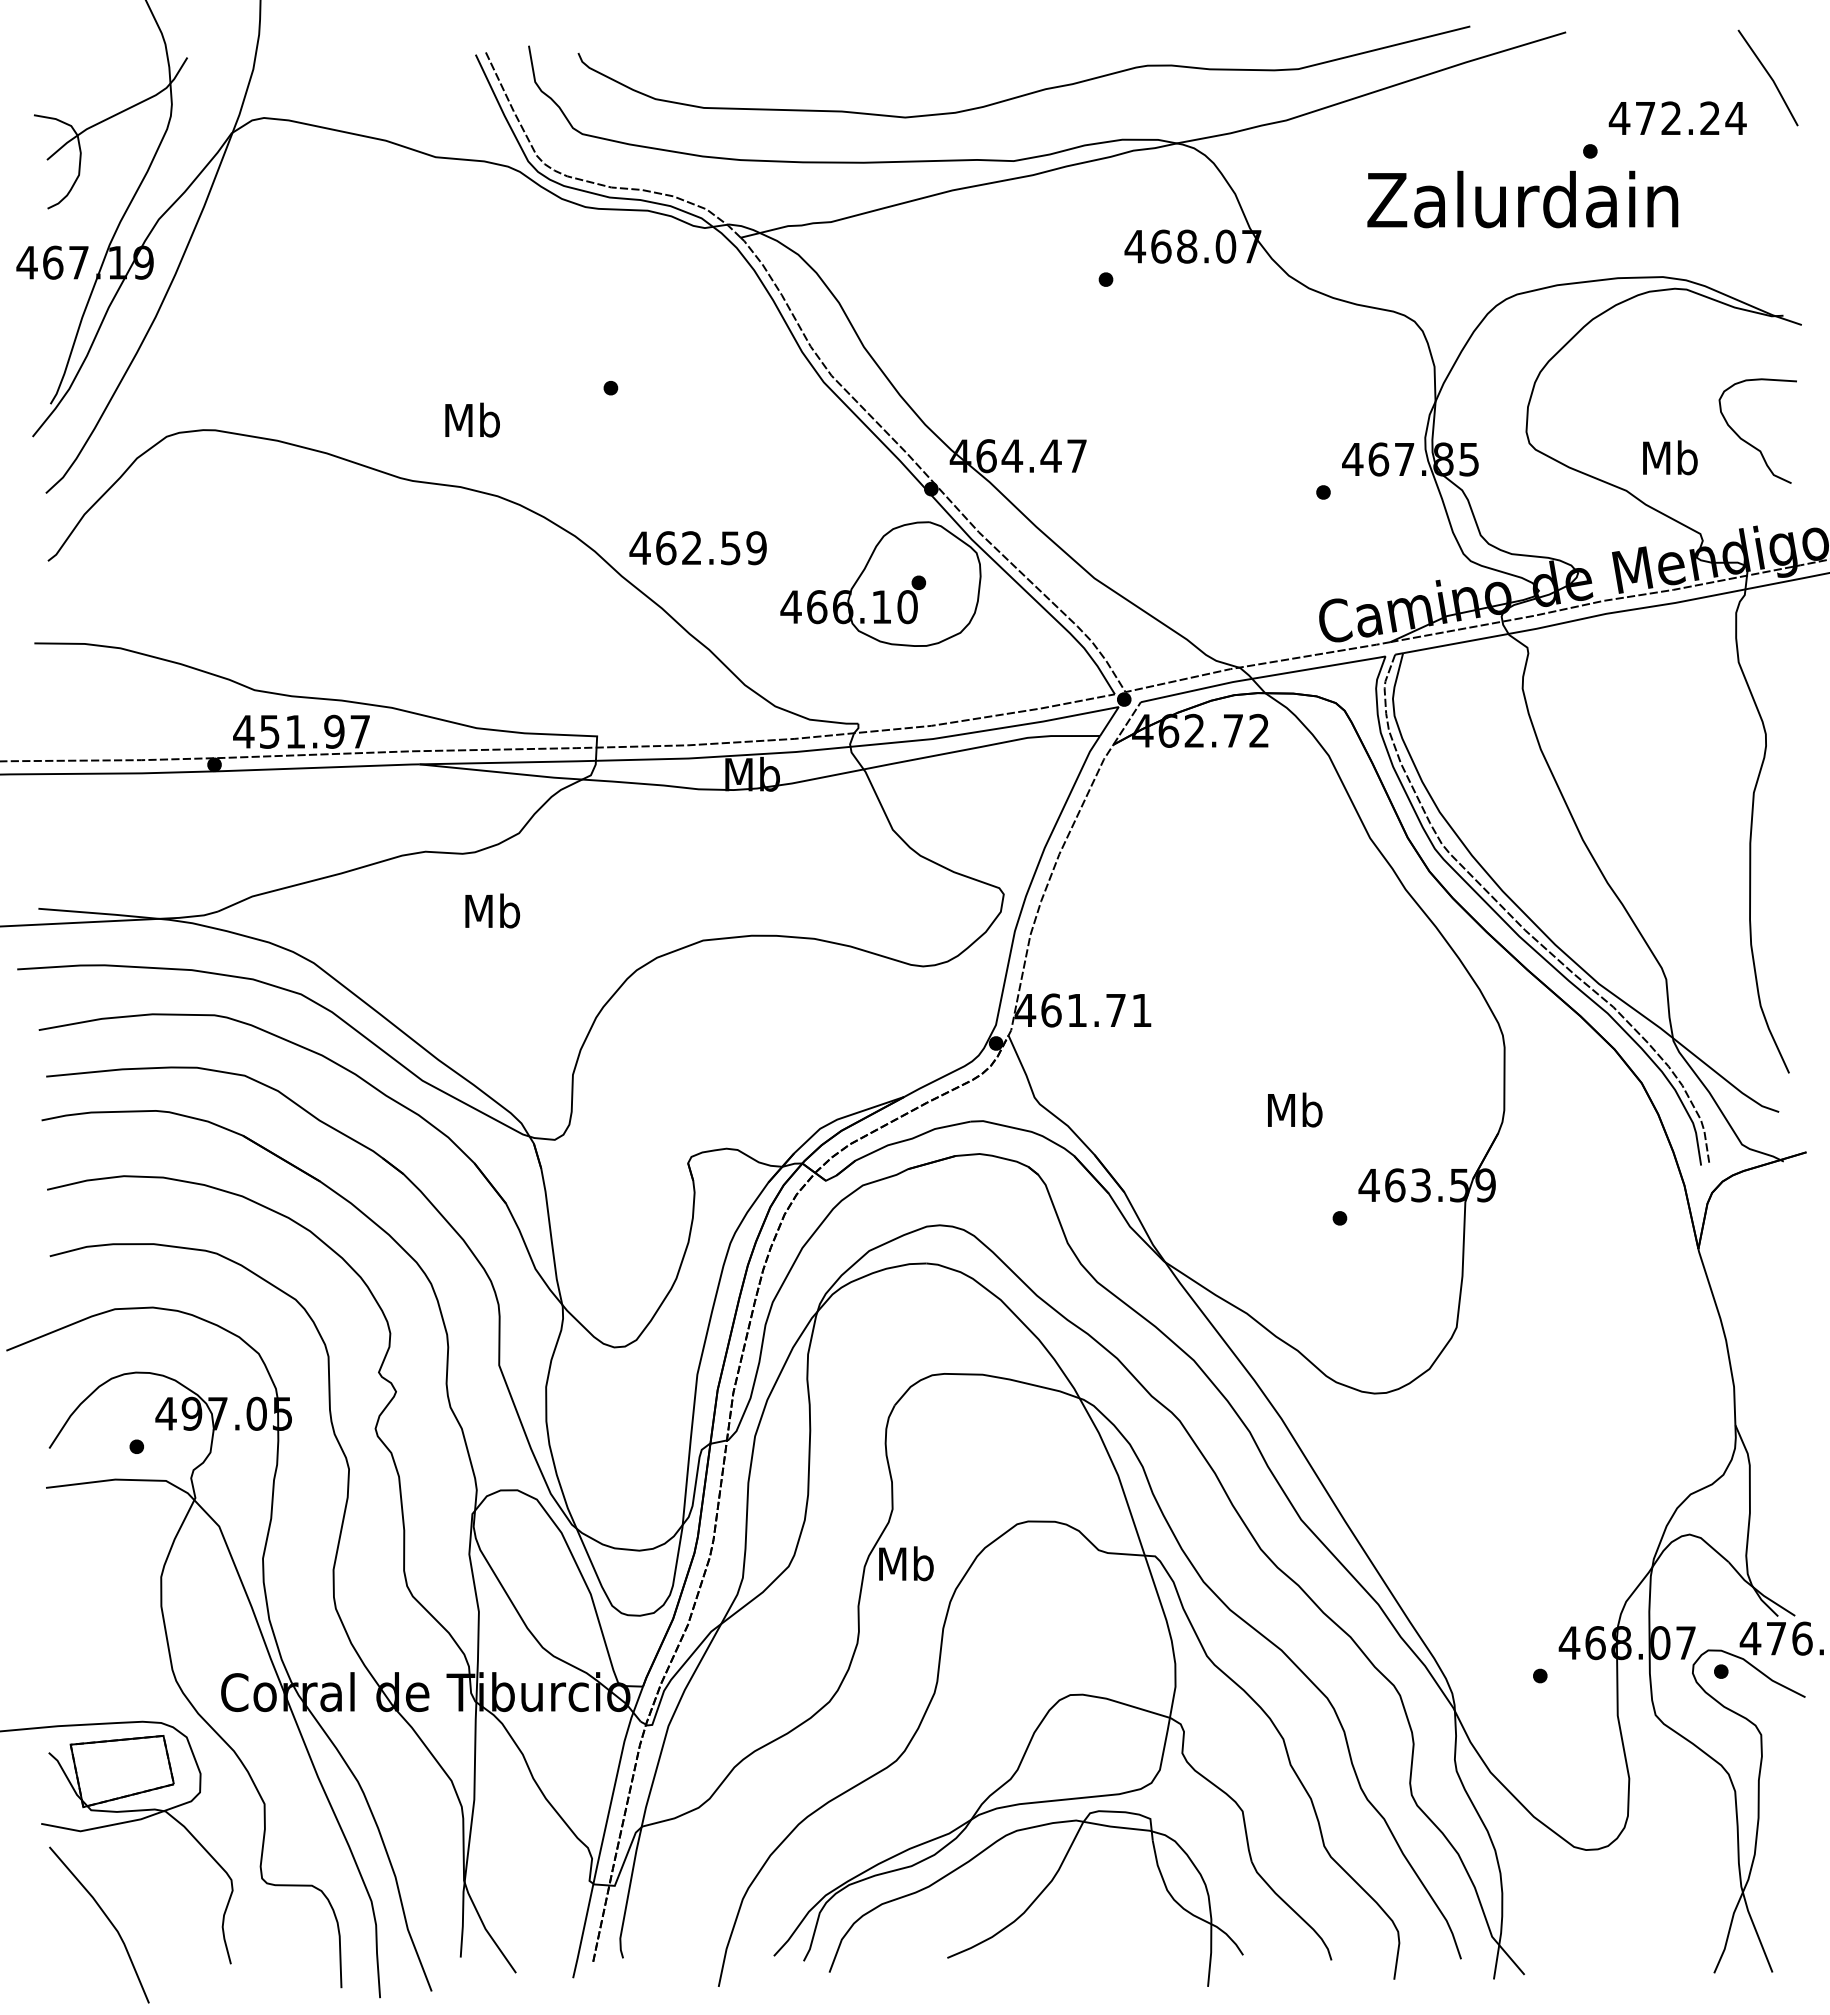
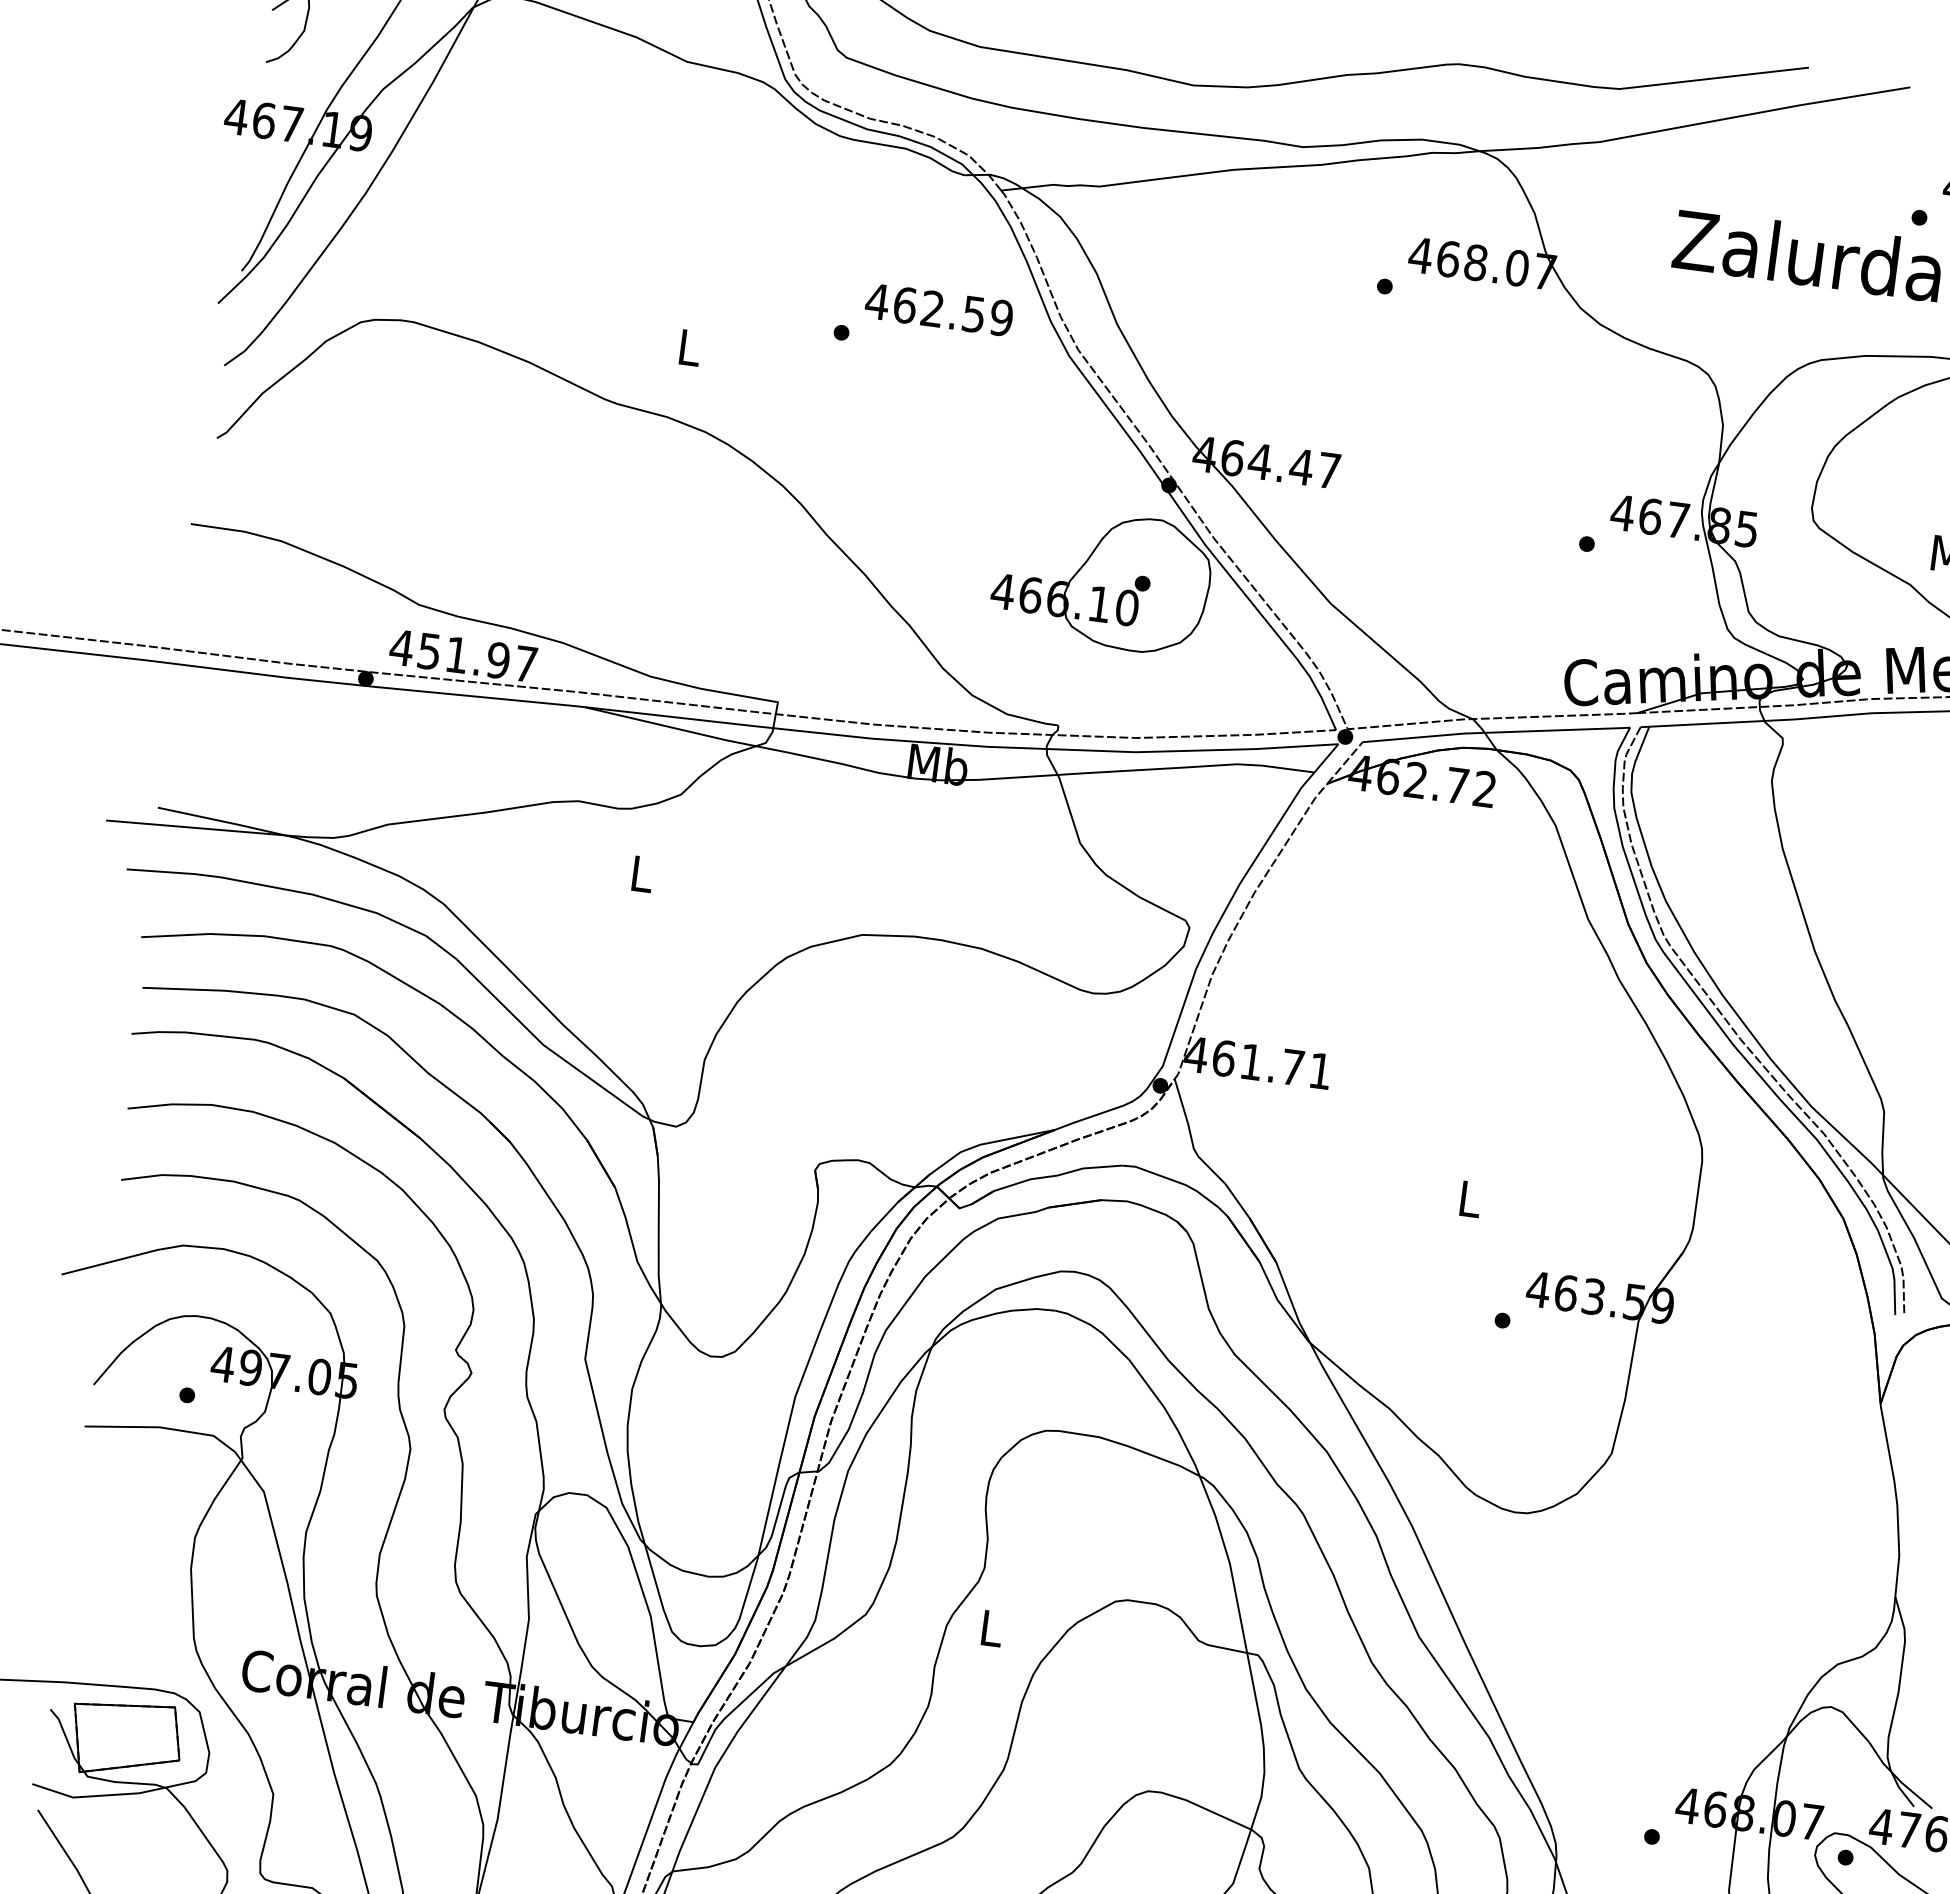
text: (472, 419) -> (689, 346), Mb -> L
text: (697, 548) -> (938, 310), moved
text: (492, 910) -> (641, 873), Mb -> L
text: (1295, 1109) -> (1470, 1198), Mb -> L
text: (906, 1563) -> (991, 1627), Mb -> L

